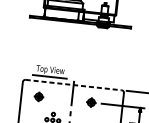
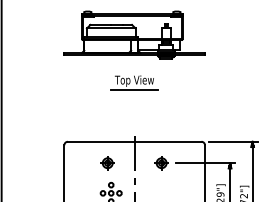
part: (50, 71) -> (134, 82), moved
line: (73, 84) -> (134, 141), dashed -> solid
part: (38, 97) -> (107, 163), moved

